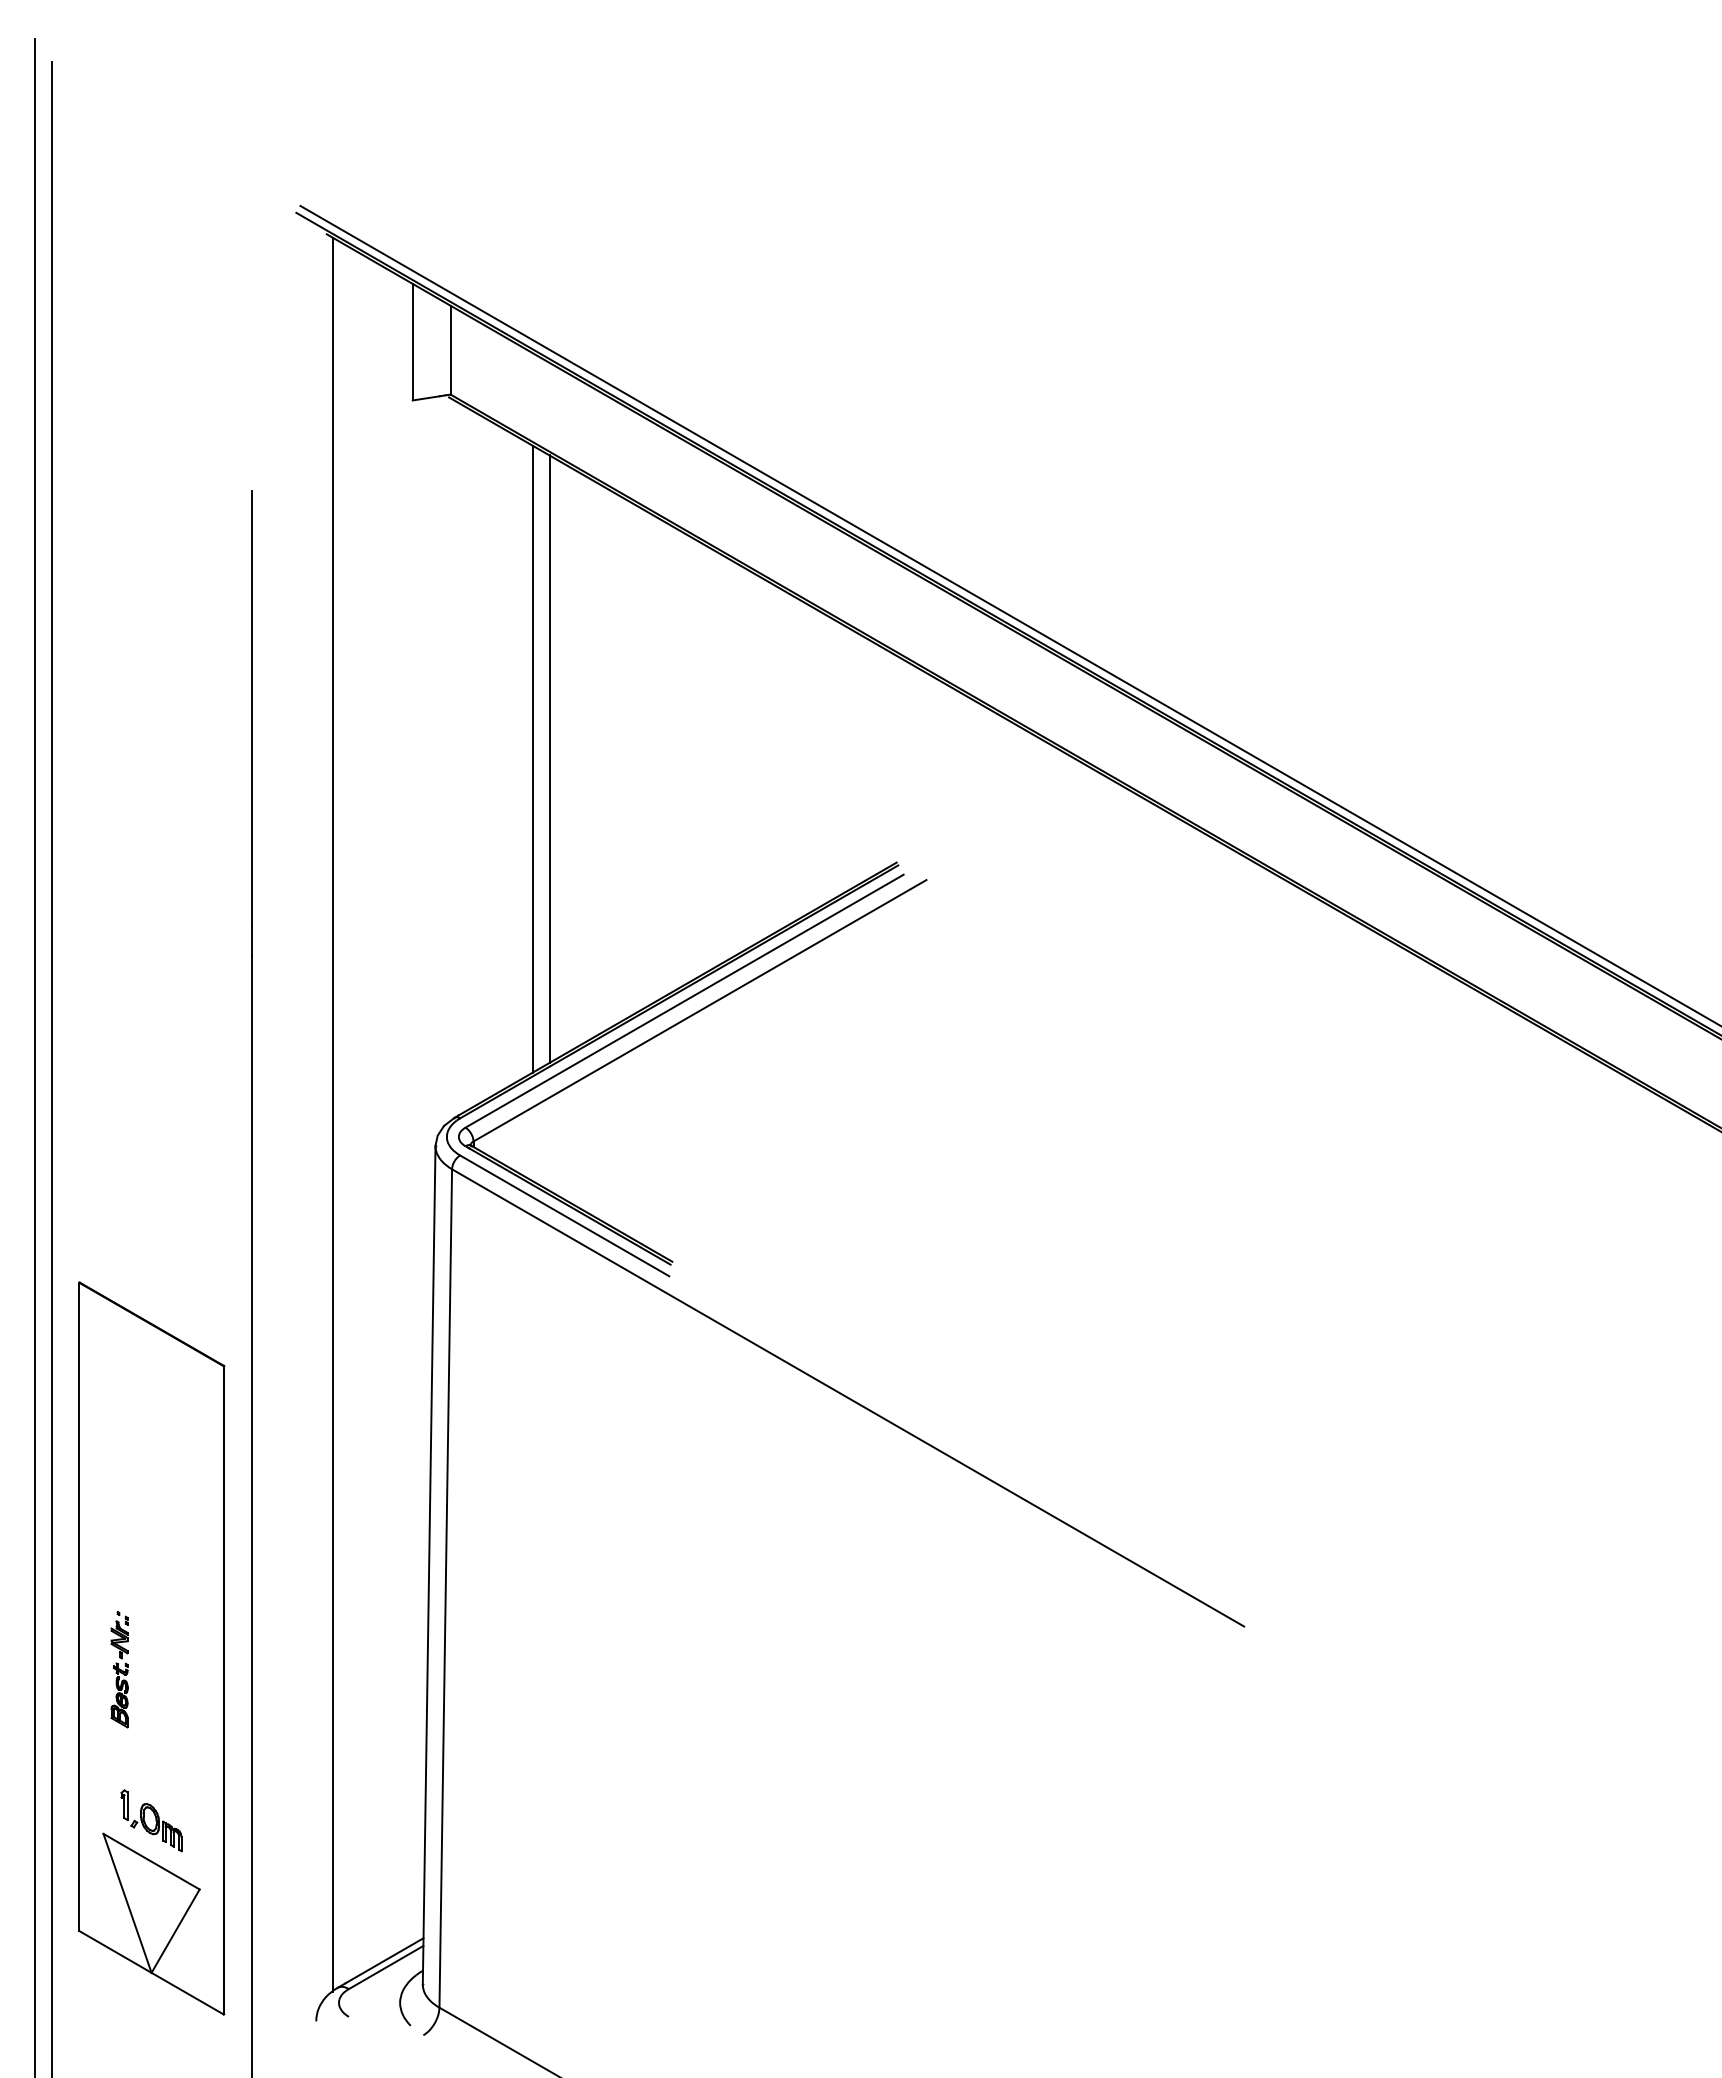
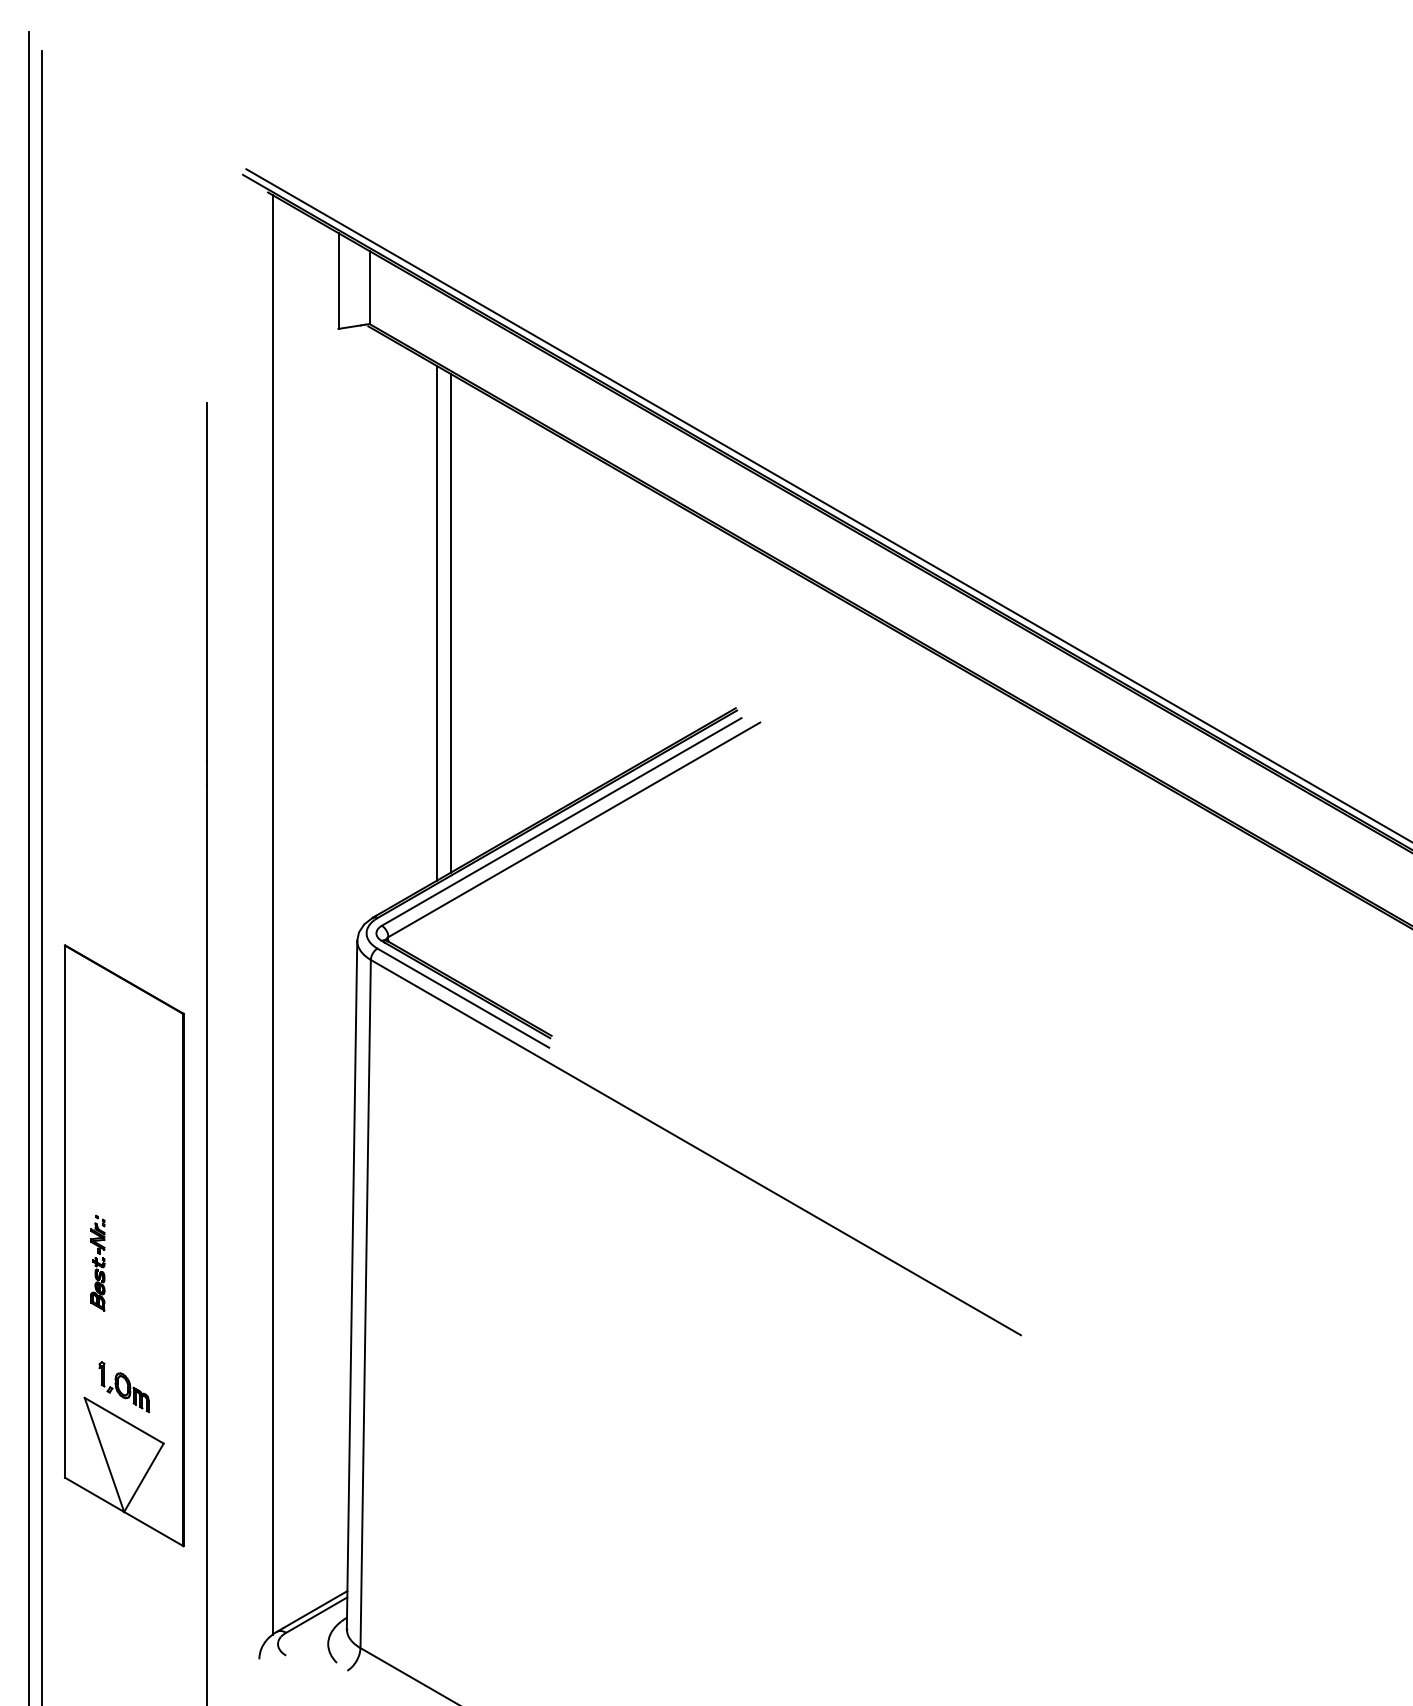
part: (151, 1648) -> (124, 1245), moved

